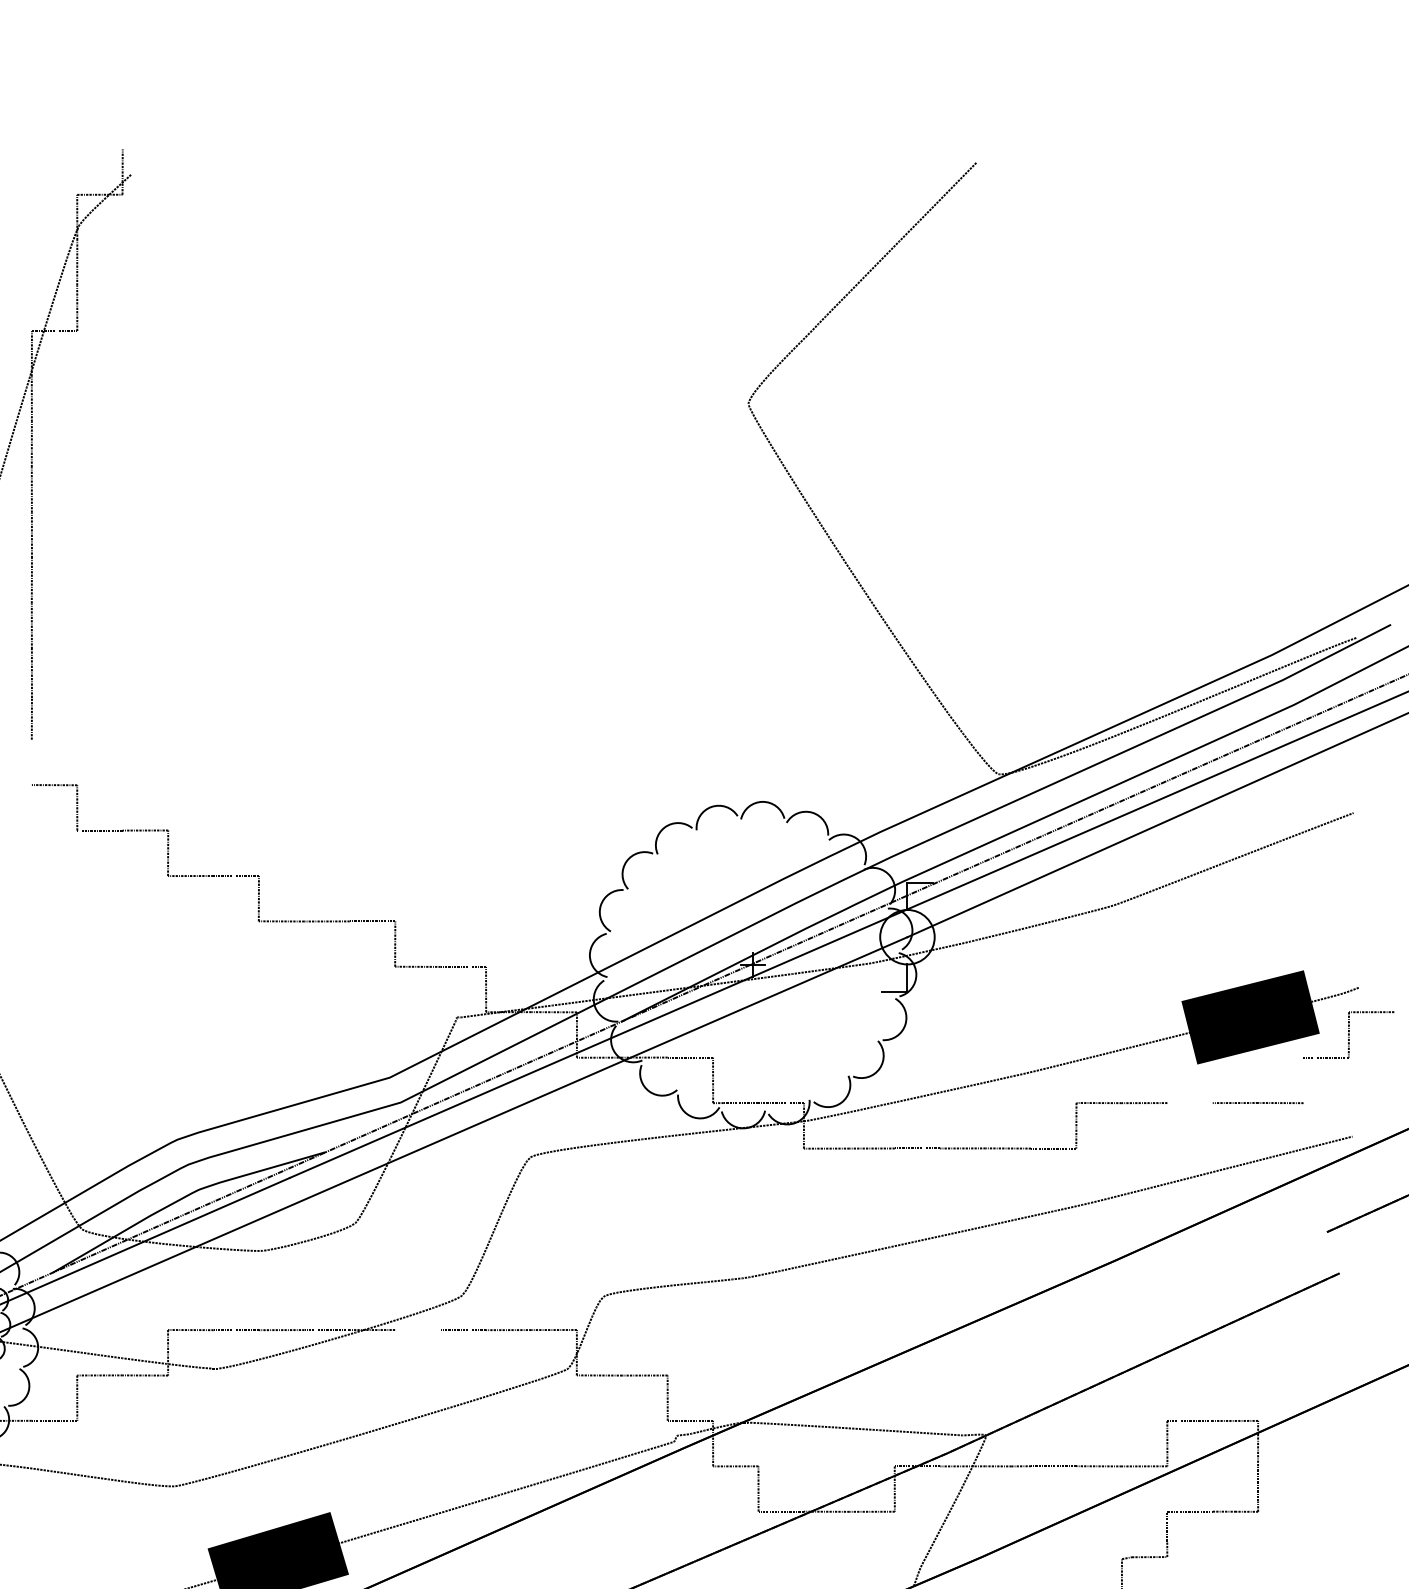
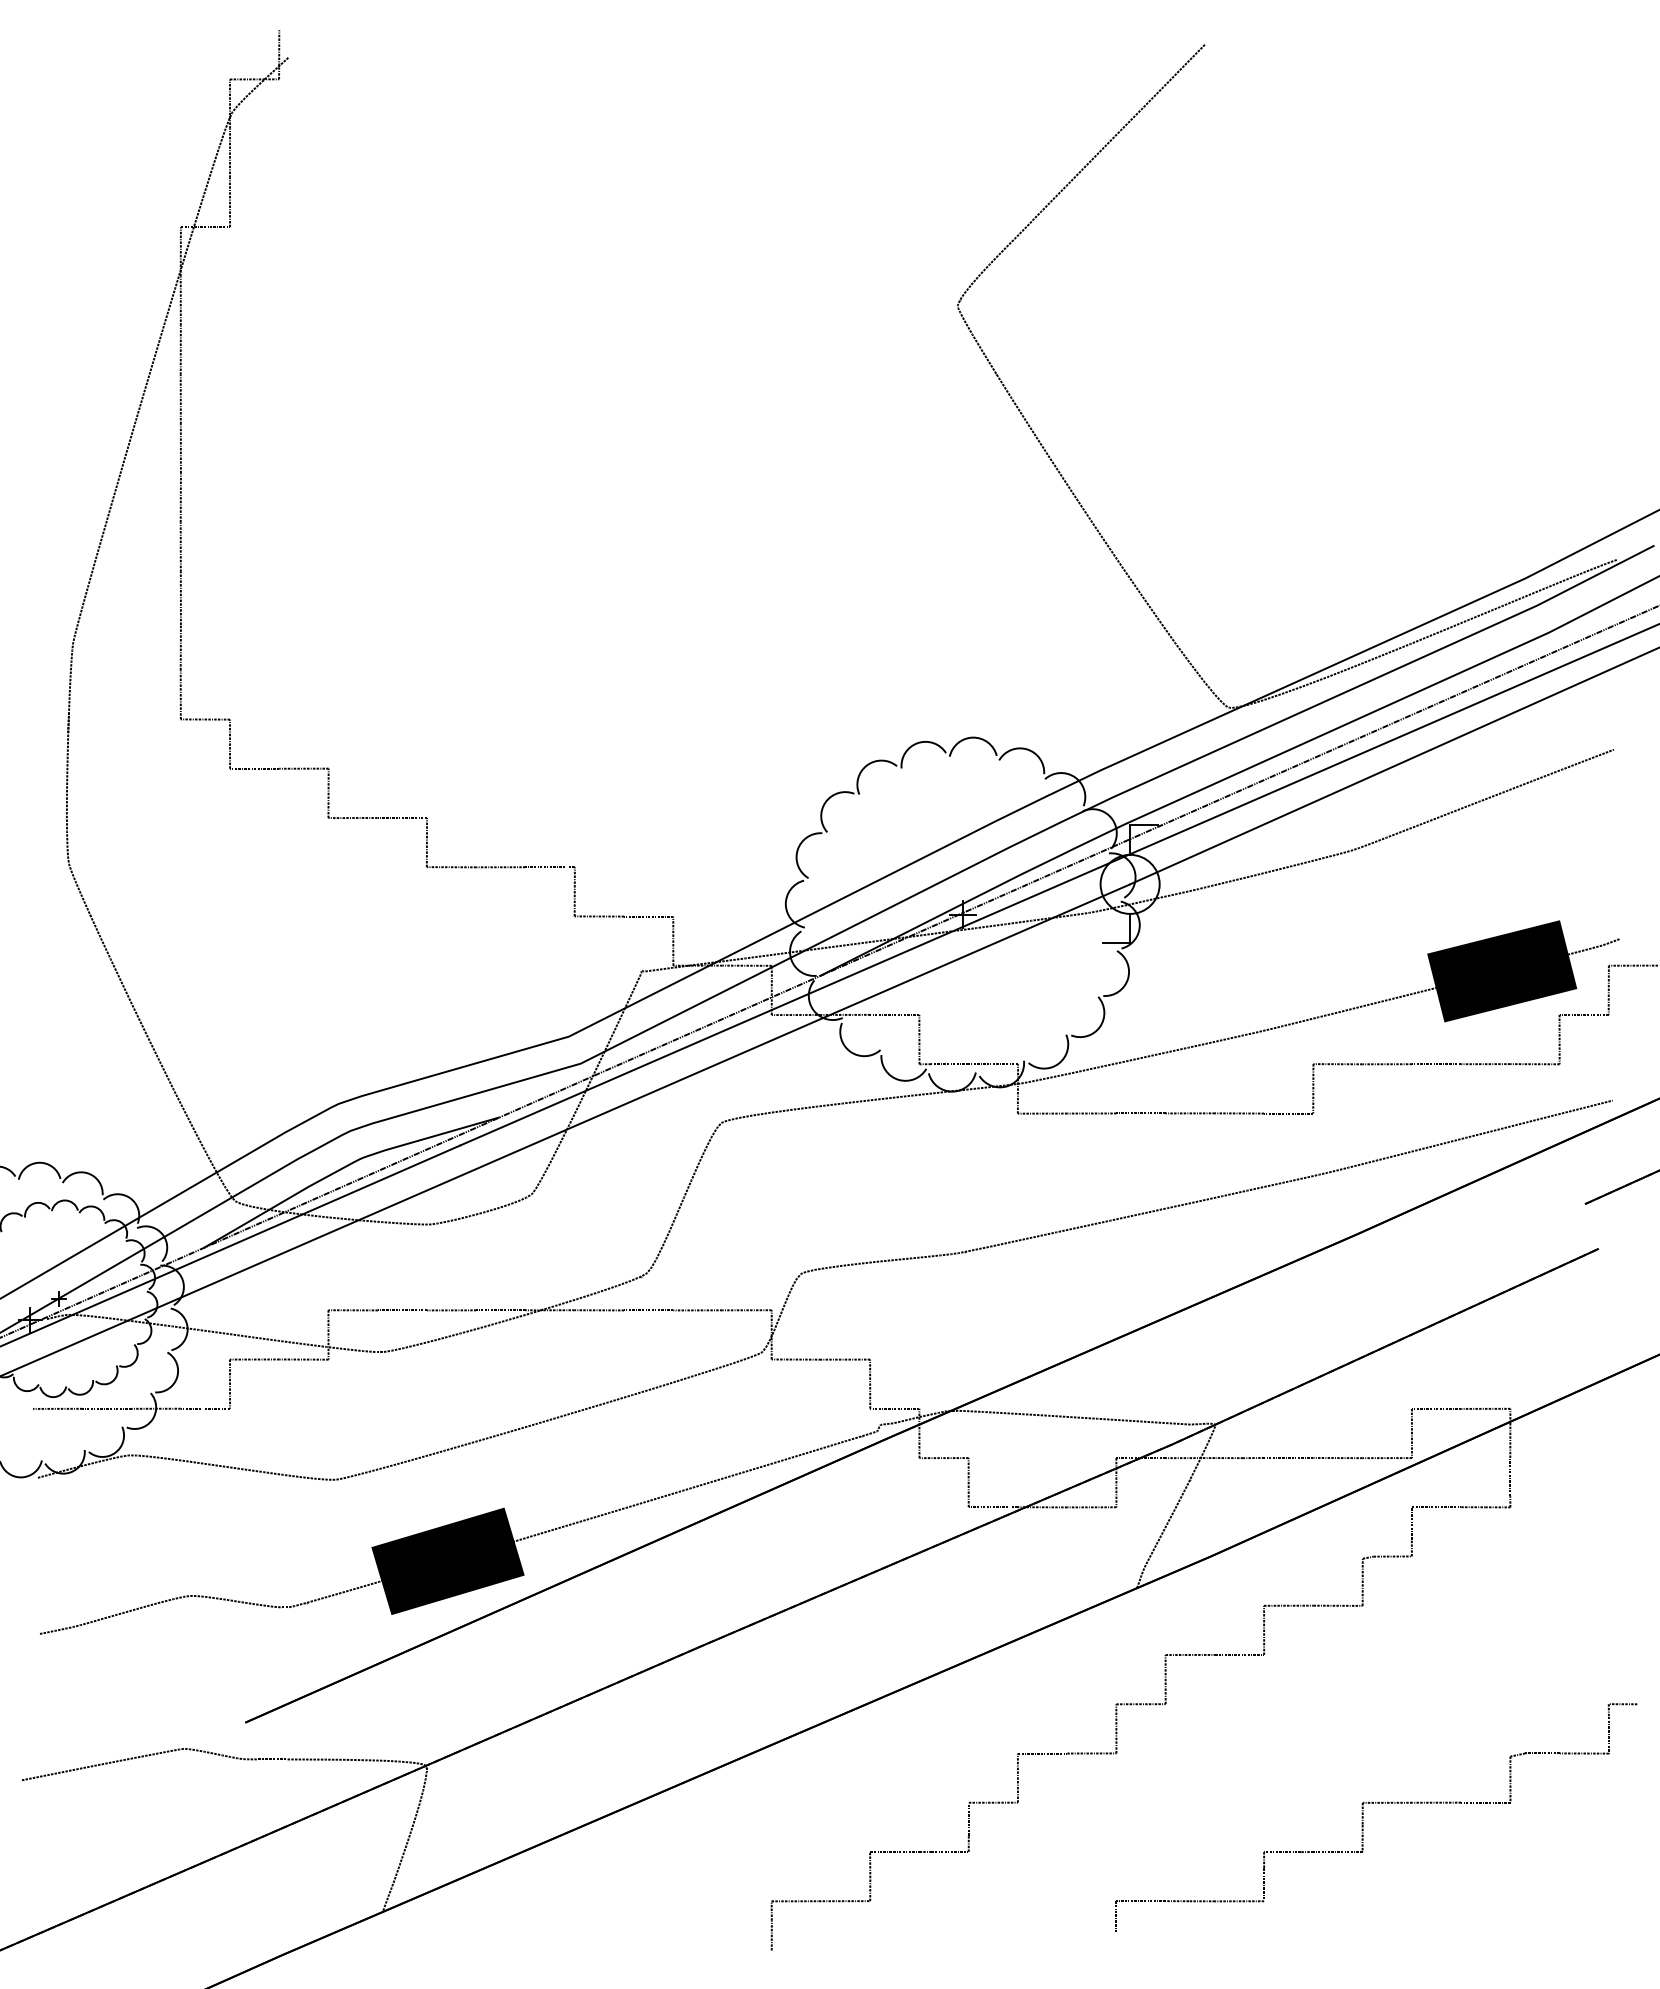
line: (31, 762) -> (180, 694), added
line: (1303, 1080) -> (1559, 1039), added
line: (1190, 1103) -> (1436, 1064), added
line: (418, 1330) -> (599, 1310), added

